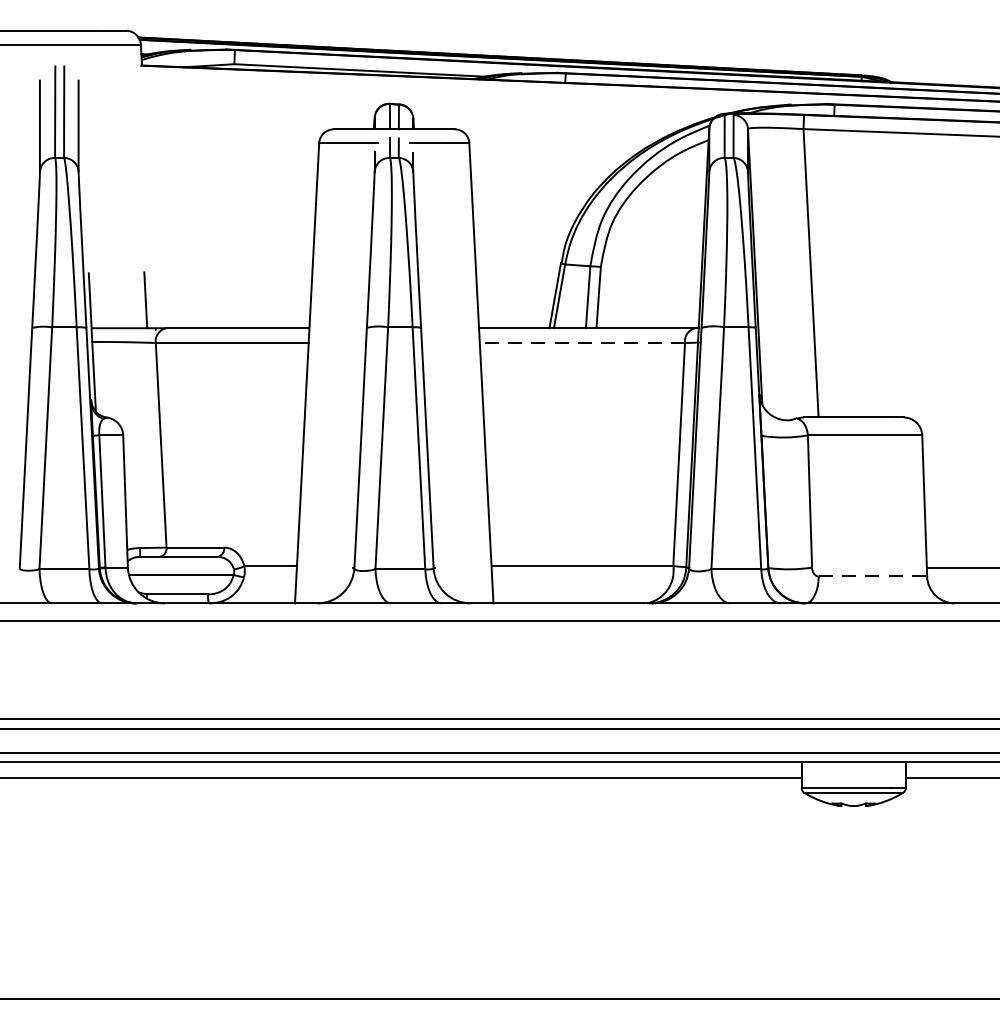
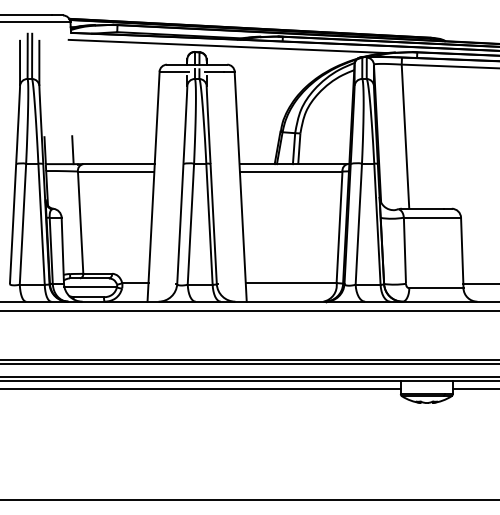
line: (456, 92) -> (228, 46), added
line: (581, 342) -> (290, 171), dashed -> solid
line: (873, 577) -> (436, 288), dashed -> solid

